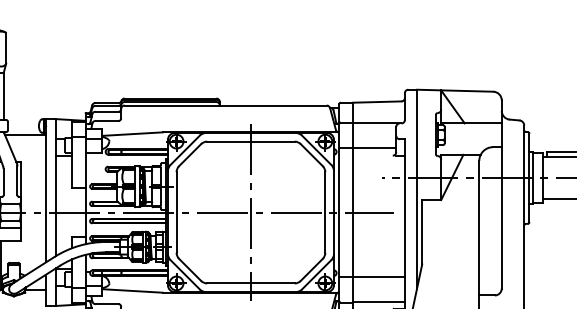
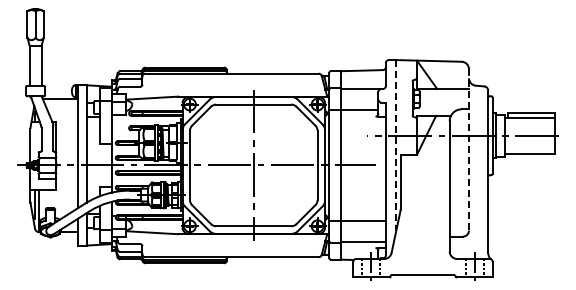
line: (417, 190) -> (396, 146), solid -> dashed
line: (501, 193) -> (468, 149), solid -> dashed

